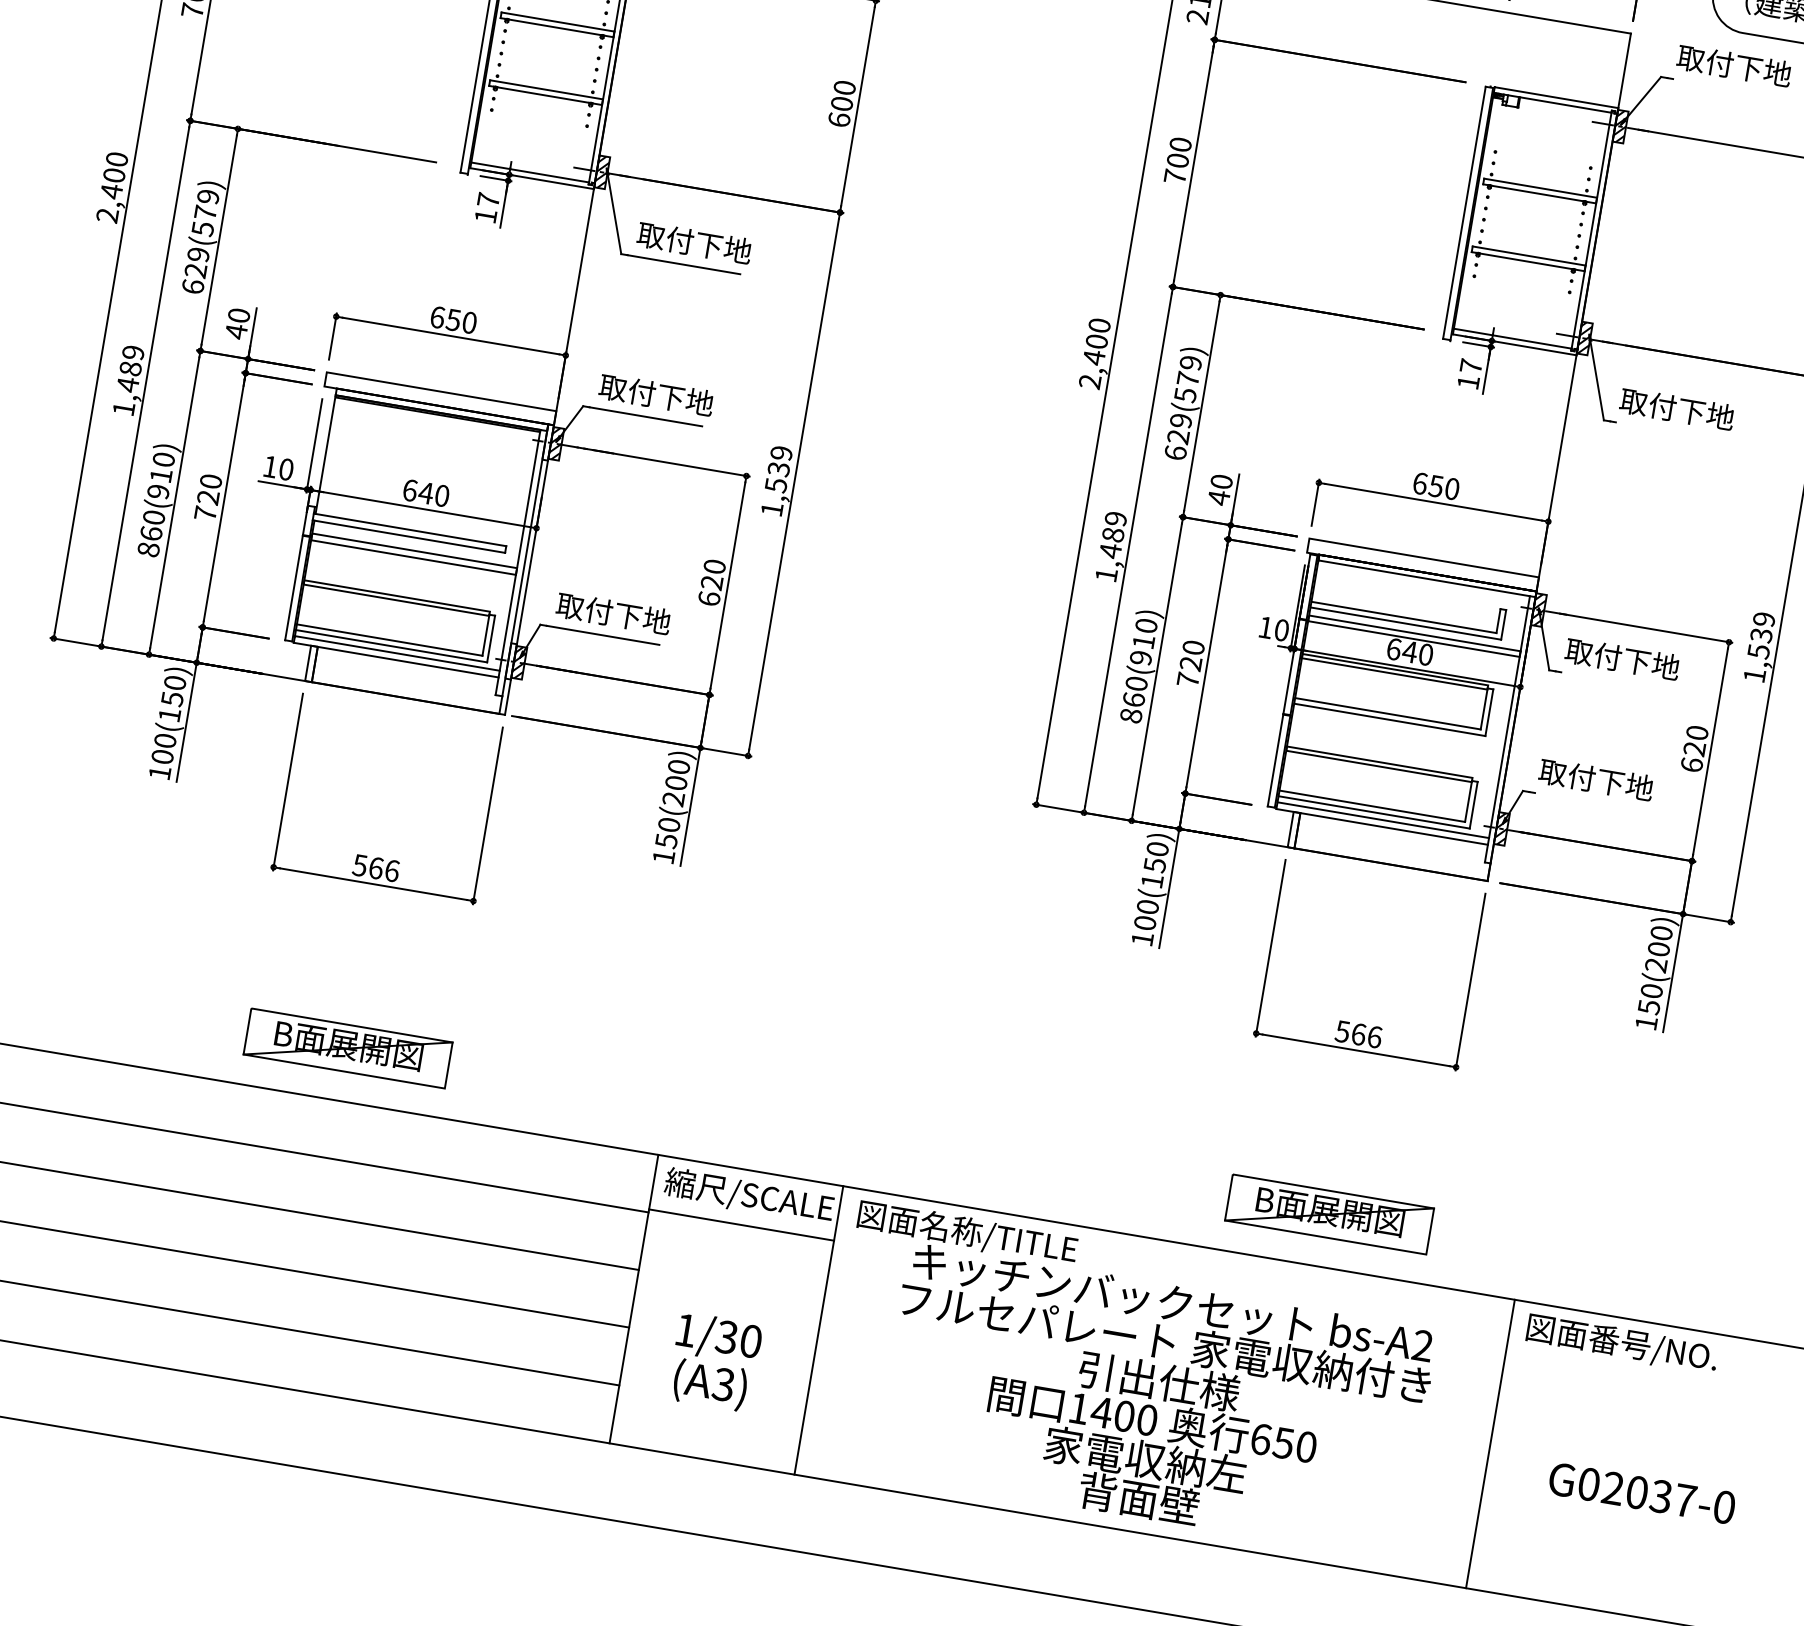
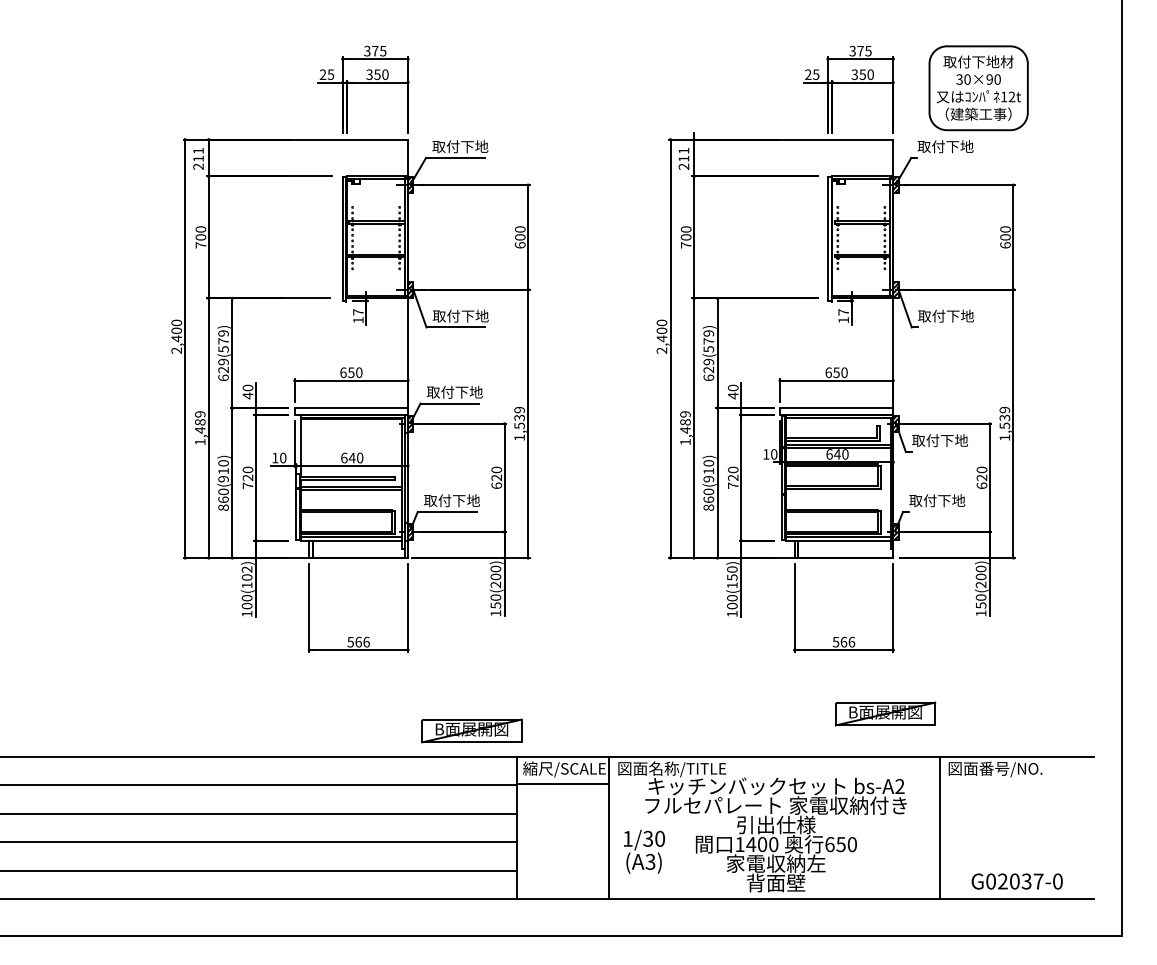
text: (172, 690) -> (246, 573), 100(150) -> 100(102)
part: (347, 1047) -> (471, 730), moved
part: (1329, 1213) -> (885, 713), moved
text: (715, 1361) -> (644, 851), moved
text: (1640, 1493) -> (1016, 881), moved

